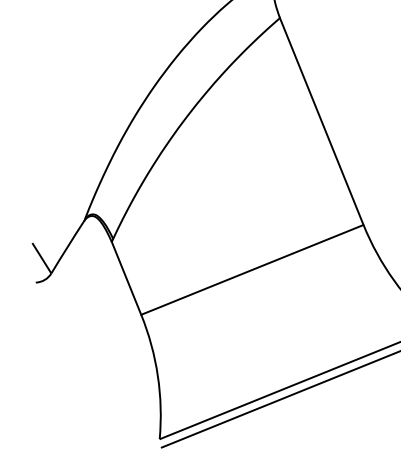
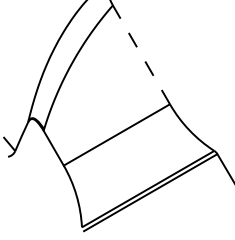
line: (321, 120) -> (141, 54), solid -> dashed

